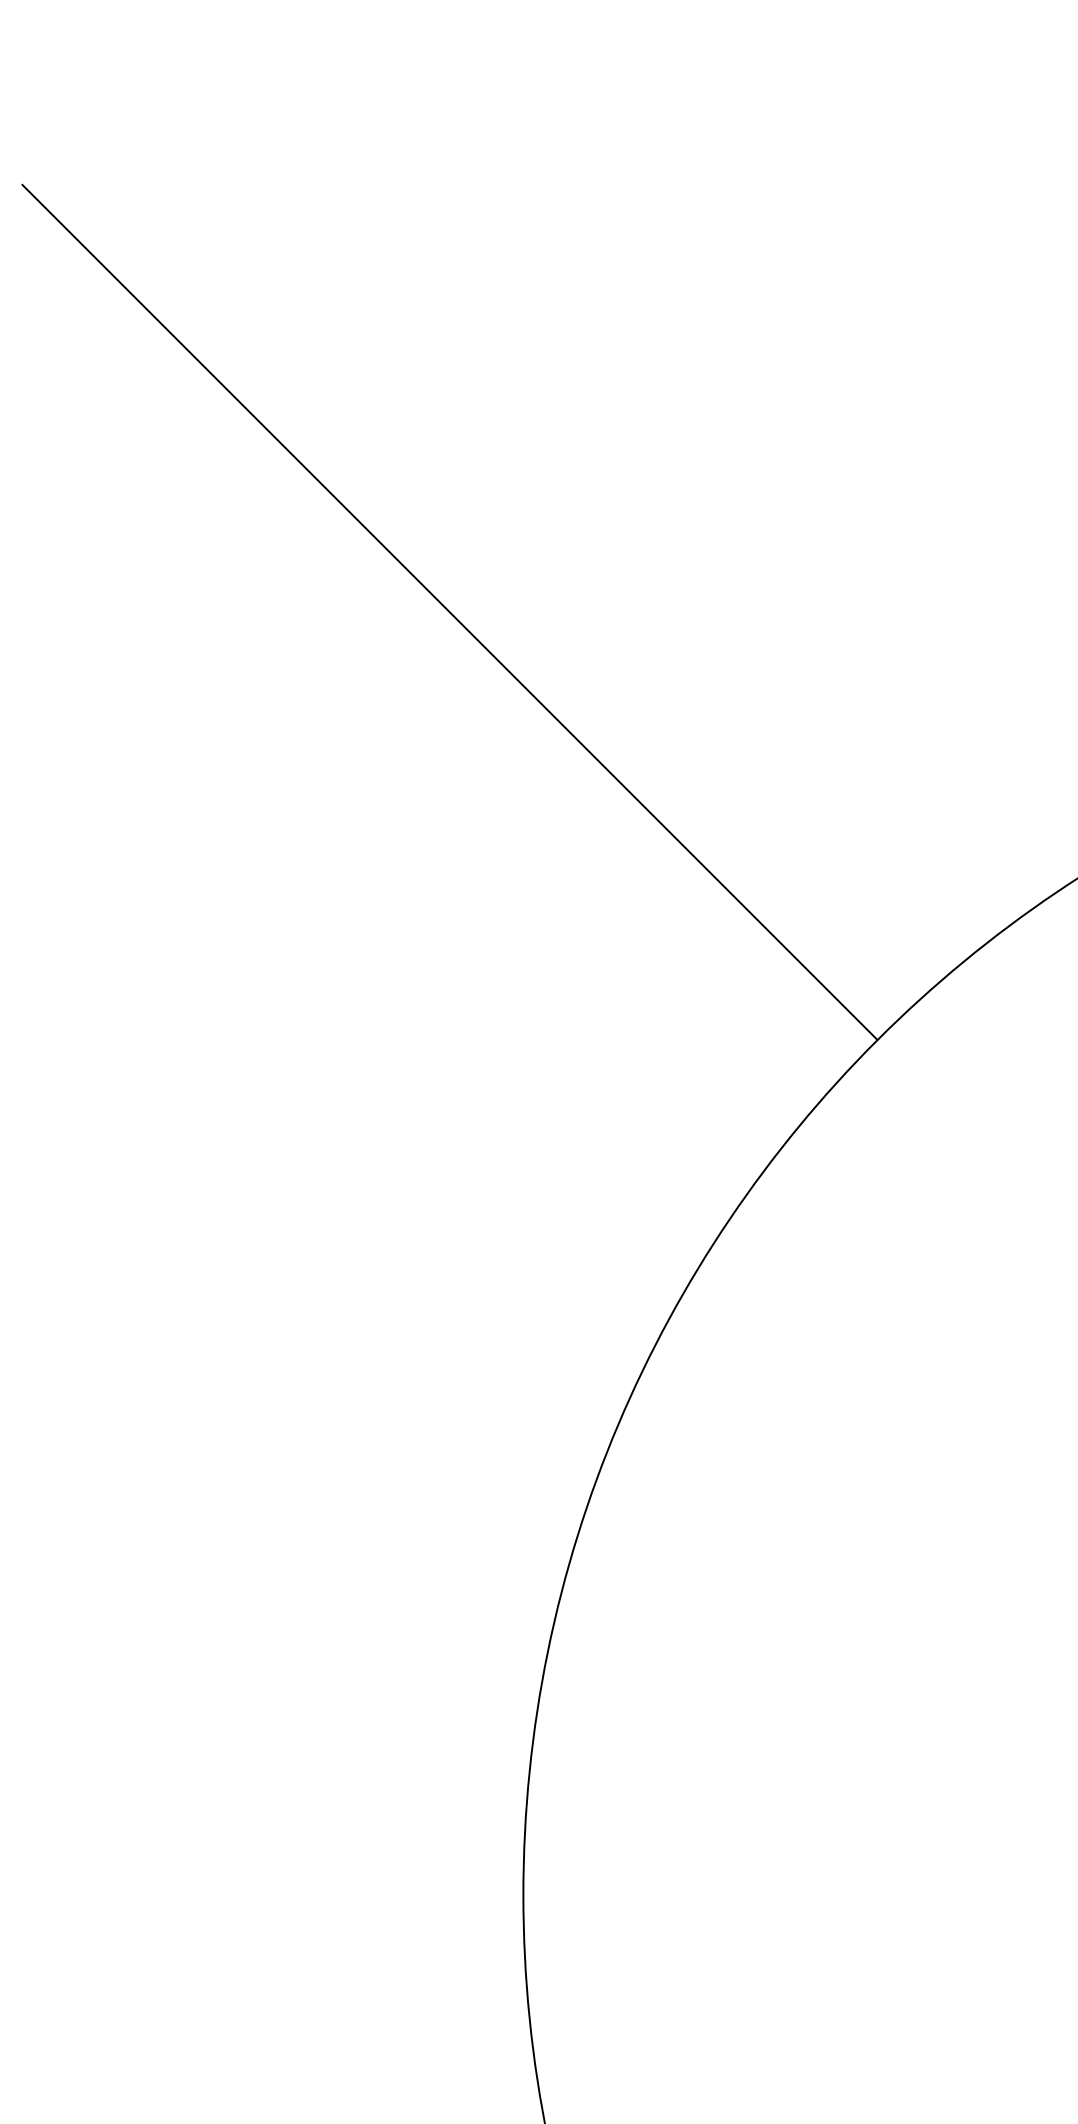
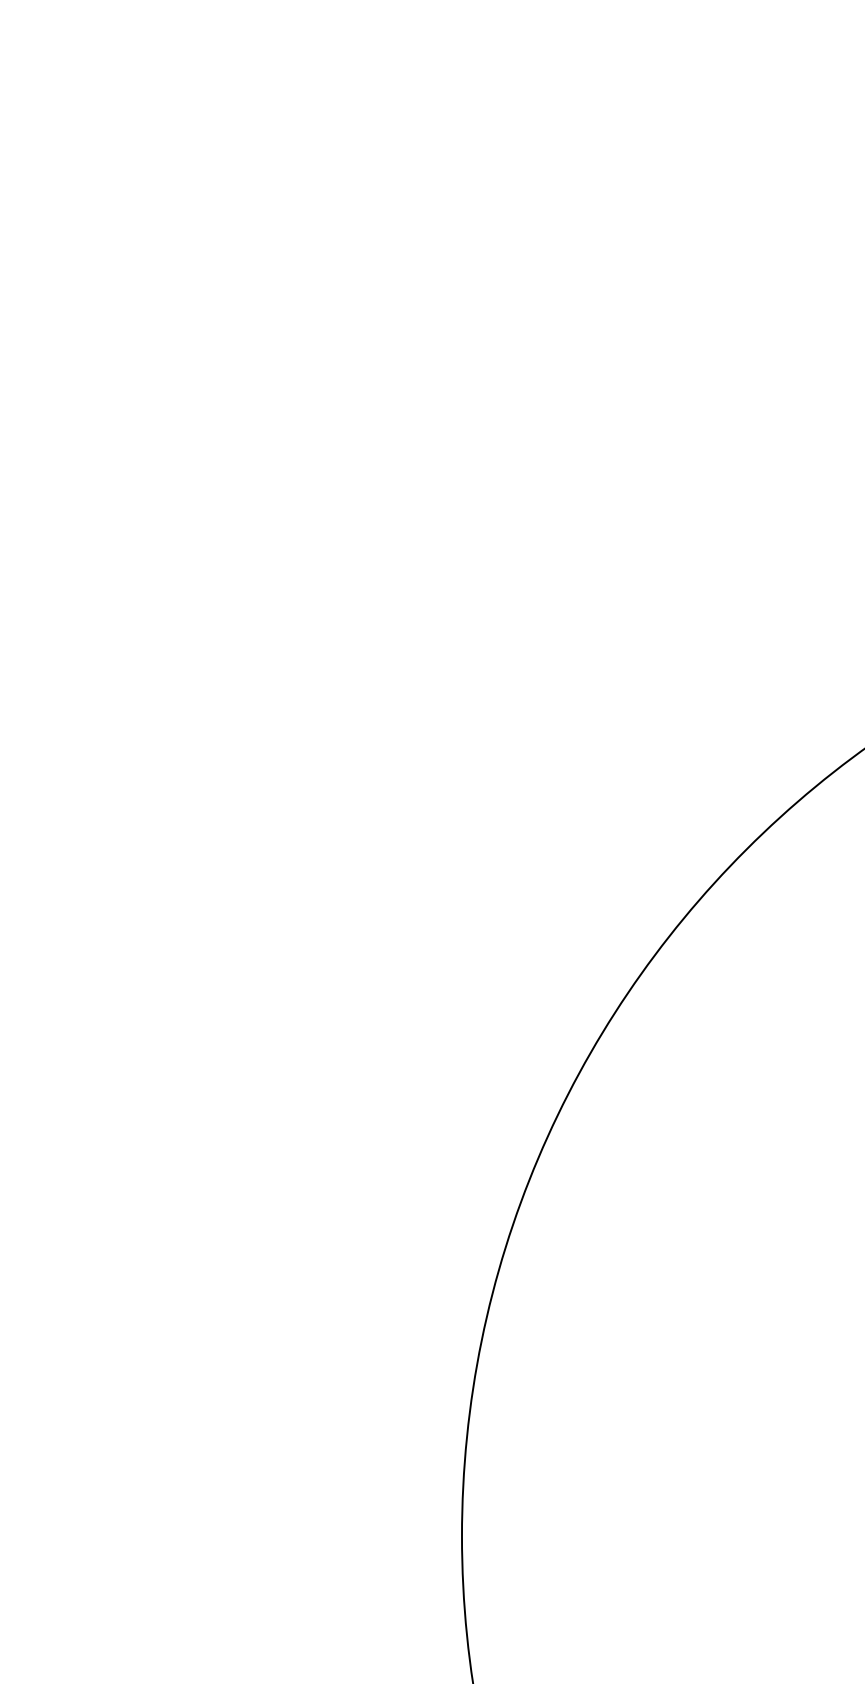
line: (449, 611) -> (402, 505), removed

